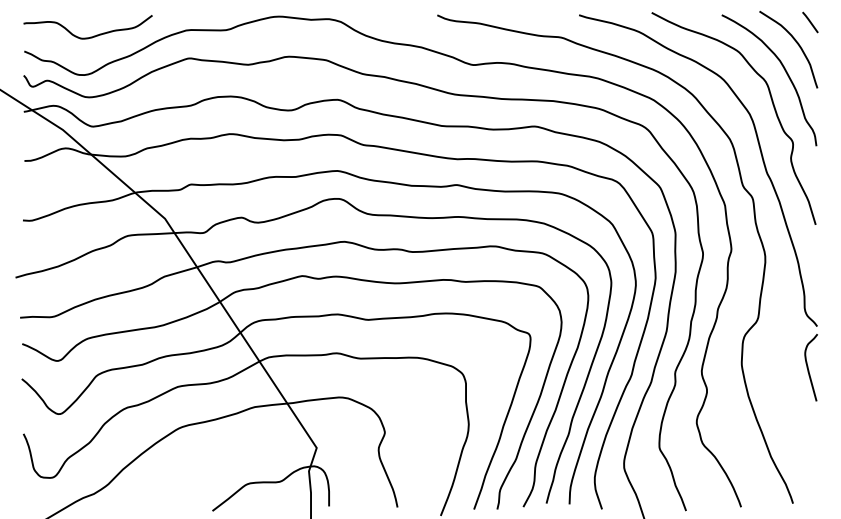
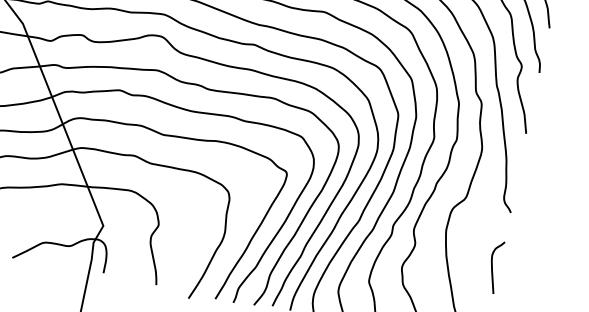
curve: (808, 367) -> (492, 266), moved

